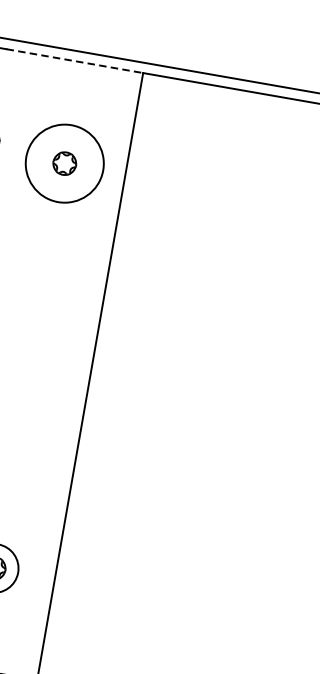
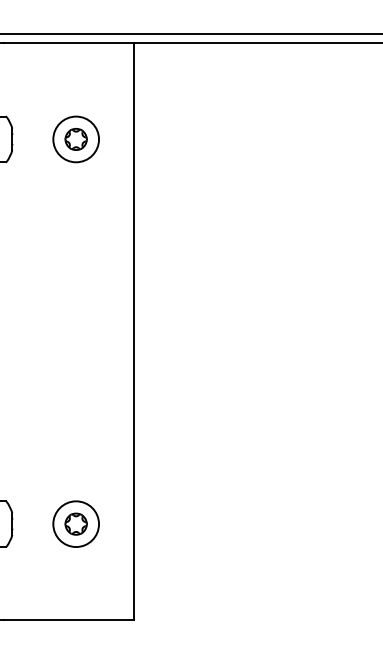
line: (74, 61) -> (68, 43), dashed -> solid
circle: (65, 163) -> (76, 139), size x0.62

